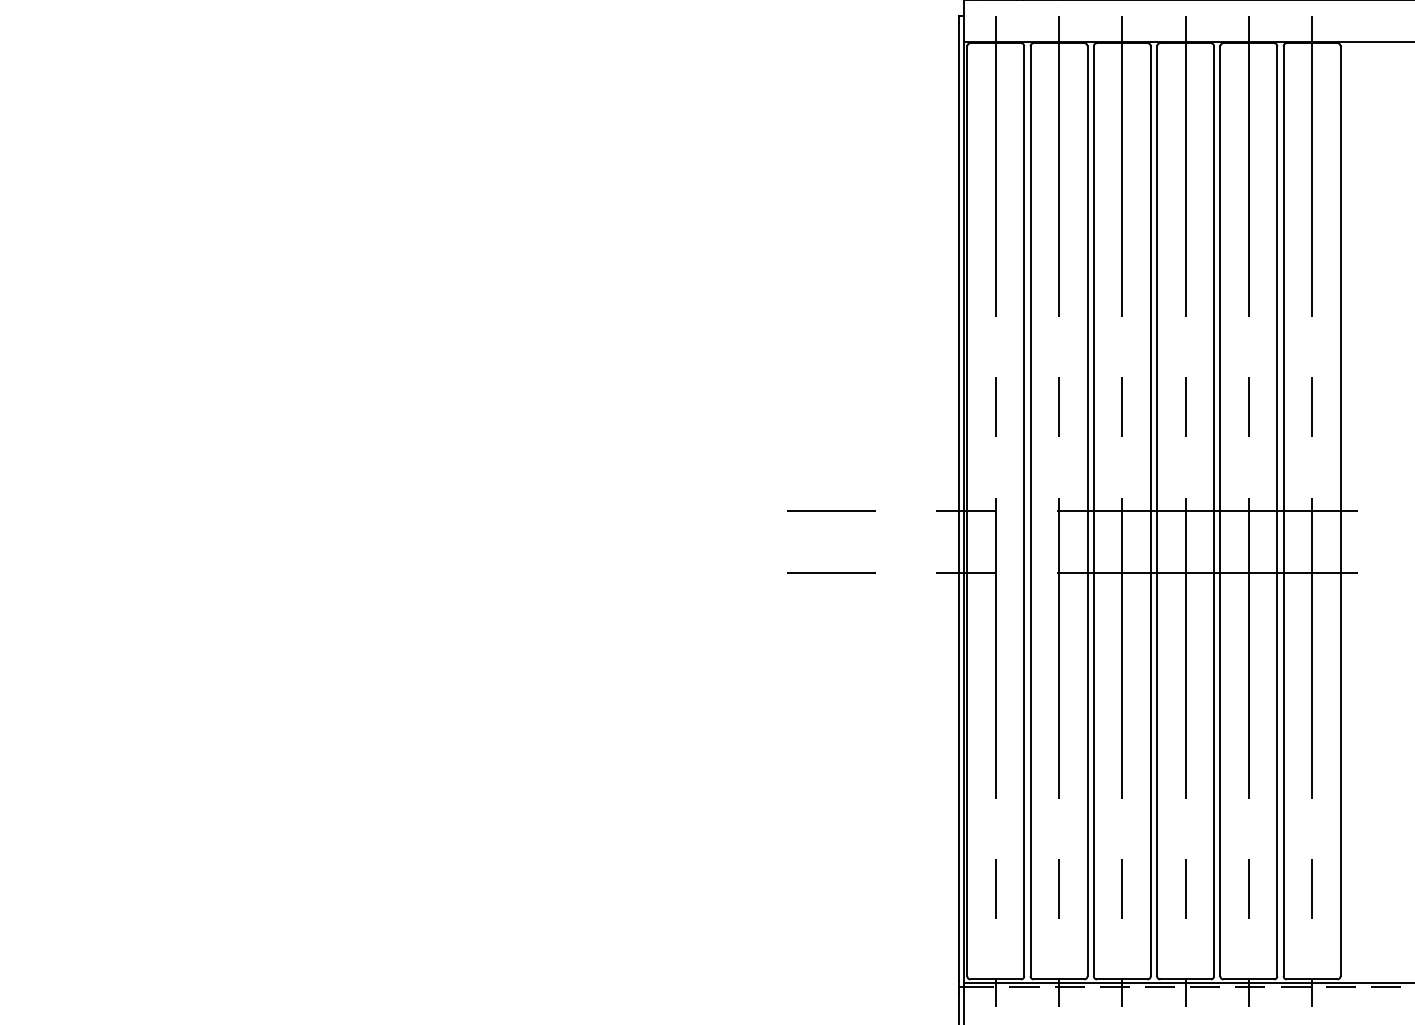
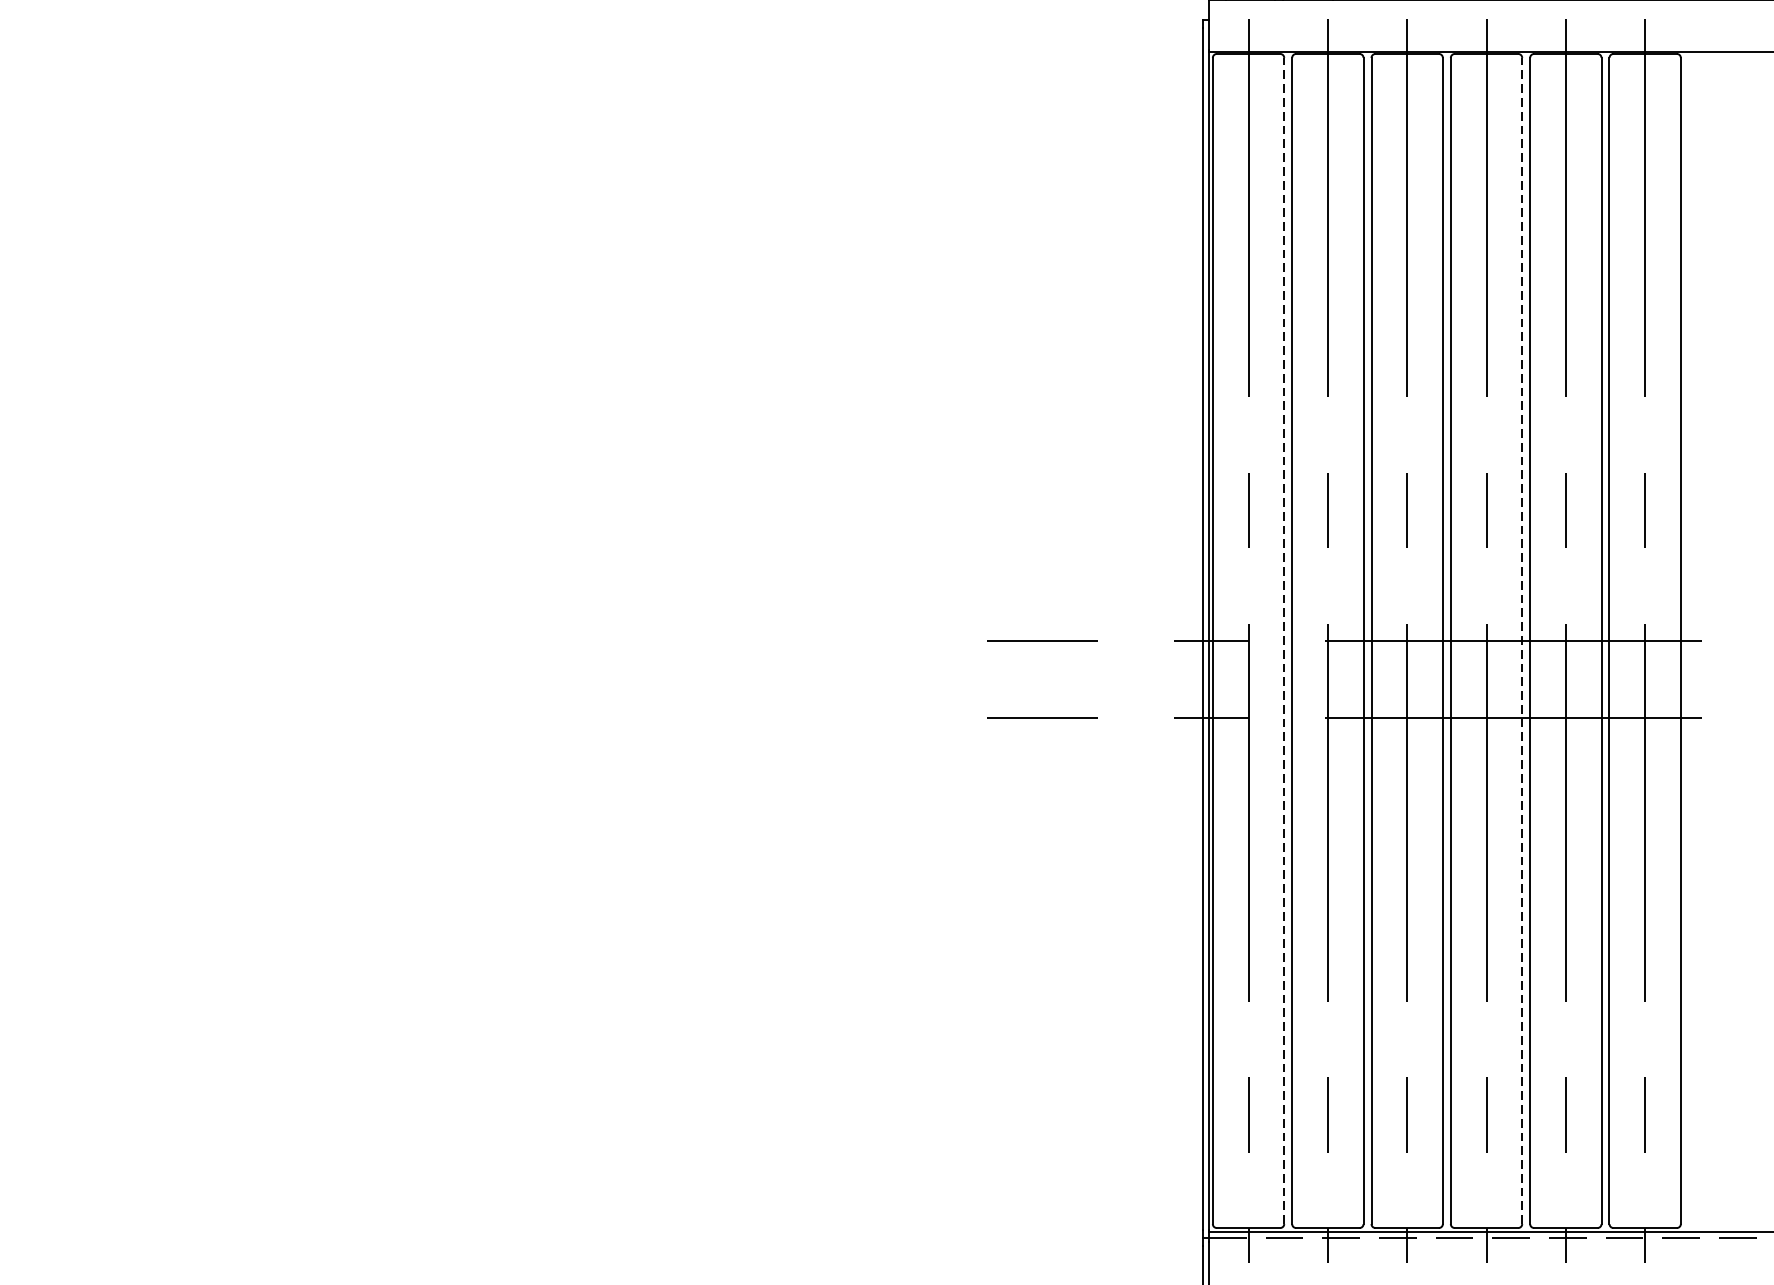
line: (1024, 511) -> (1284, 641), solid -> dashed
line: (1214, 511) -> (1522, 641), solid -> dashed

